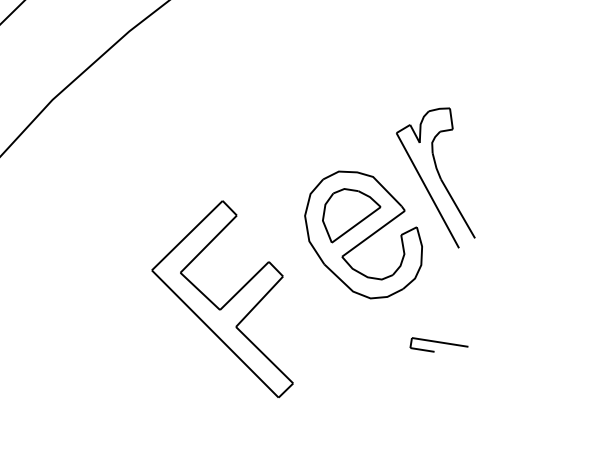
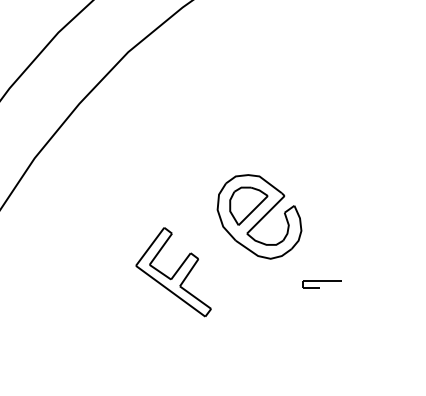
part: (436, 175) -> (302, 168), removed
part: (227, 296) -> (173, 272), size x0.7

